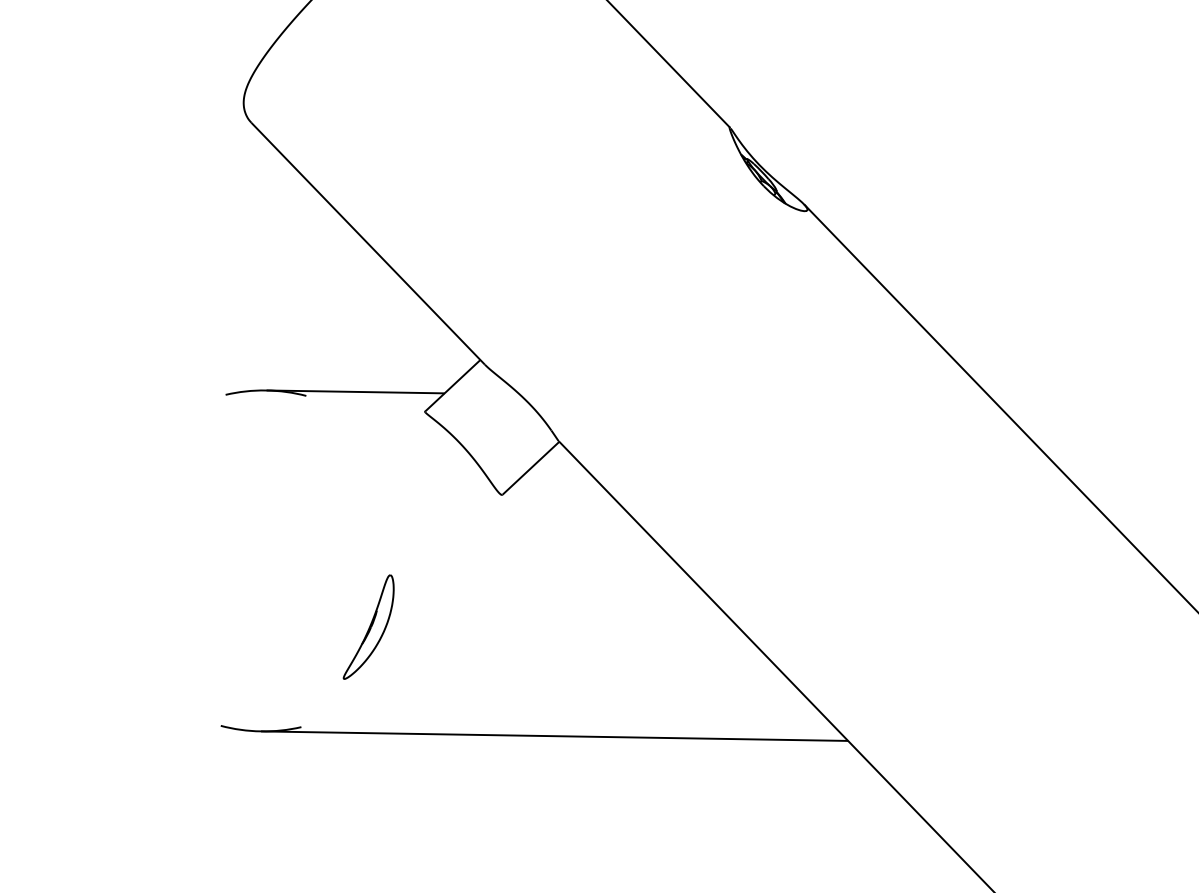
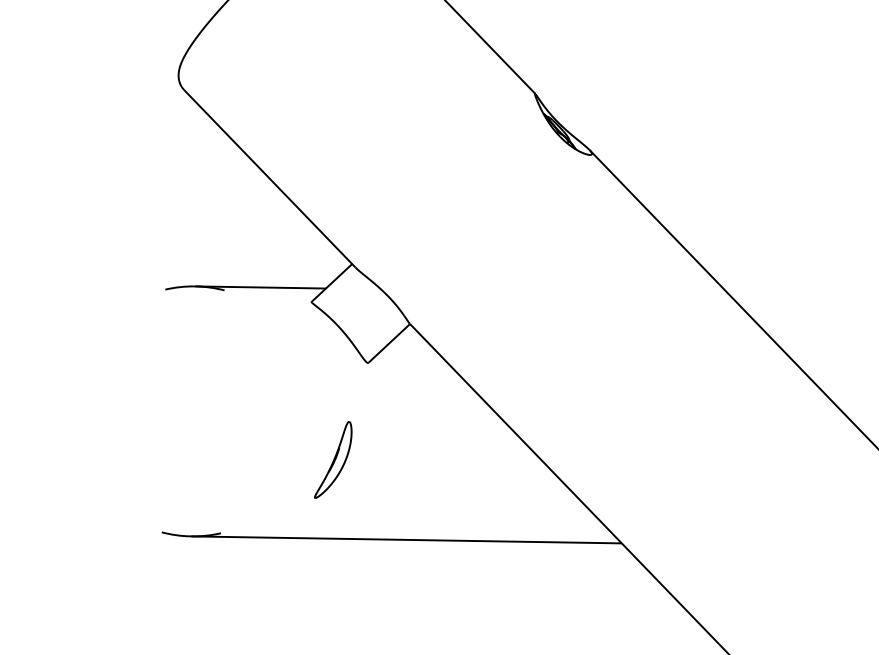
part: (369, 626) -> (333, 459), moved

